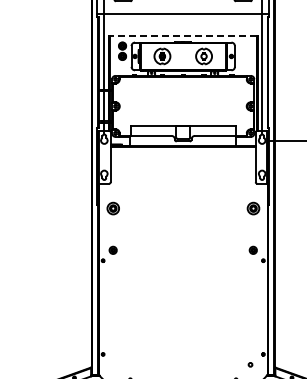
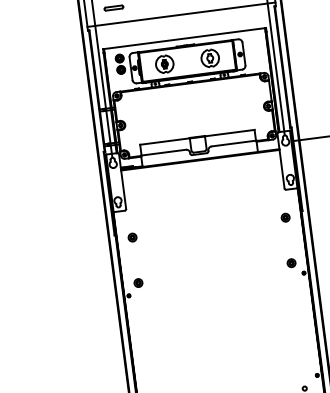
line: (183, 35) -> (184, 38), dashed -> solid
part: (112, 208) -> (131, 237), size x0.62
part: (252, 208) -> (284, 217), size x0.62

